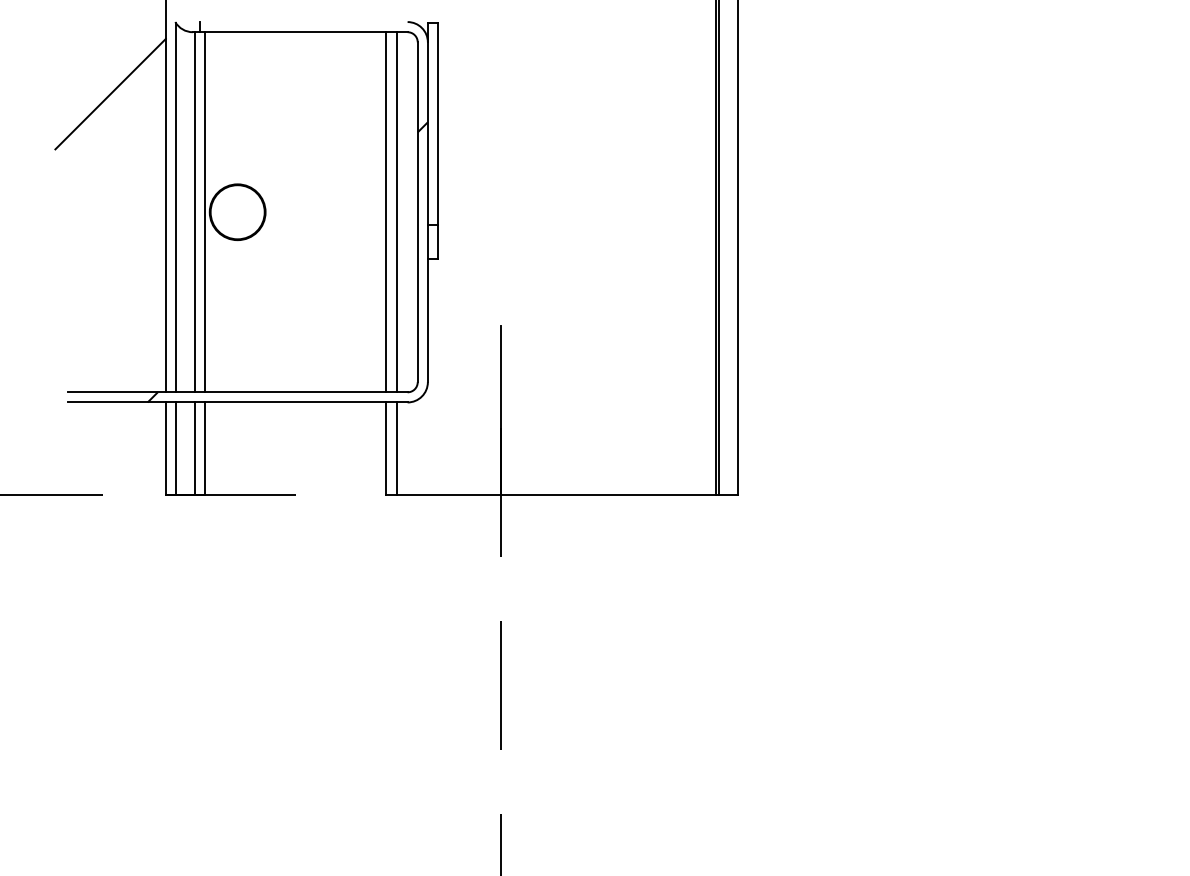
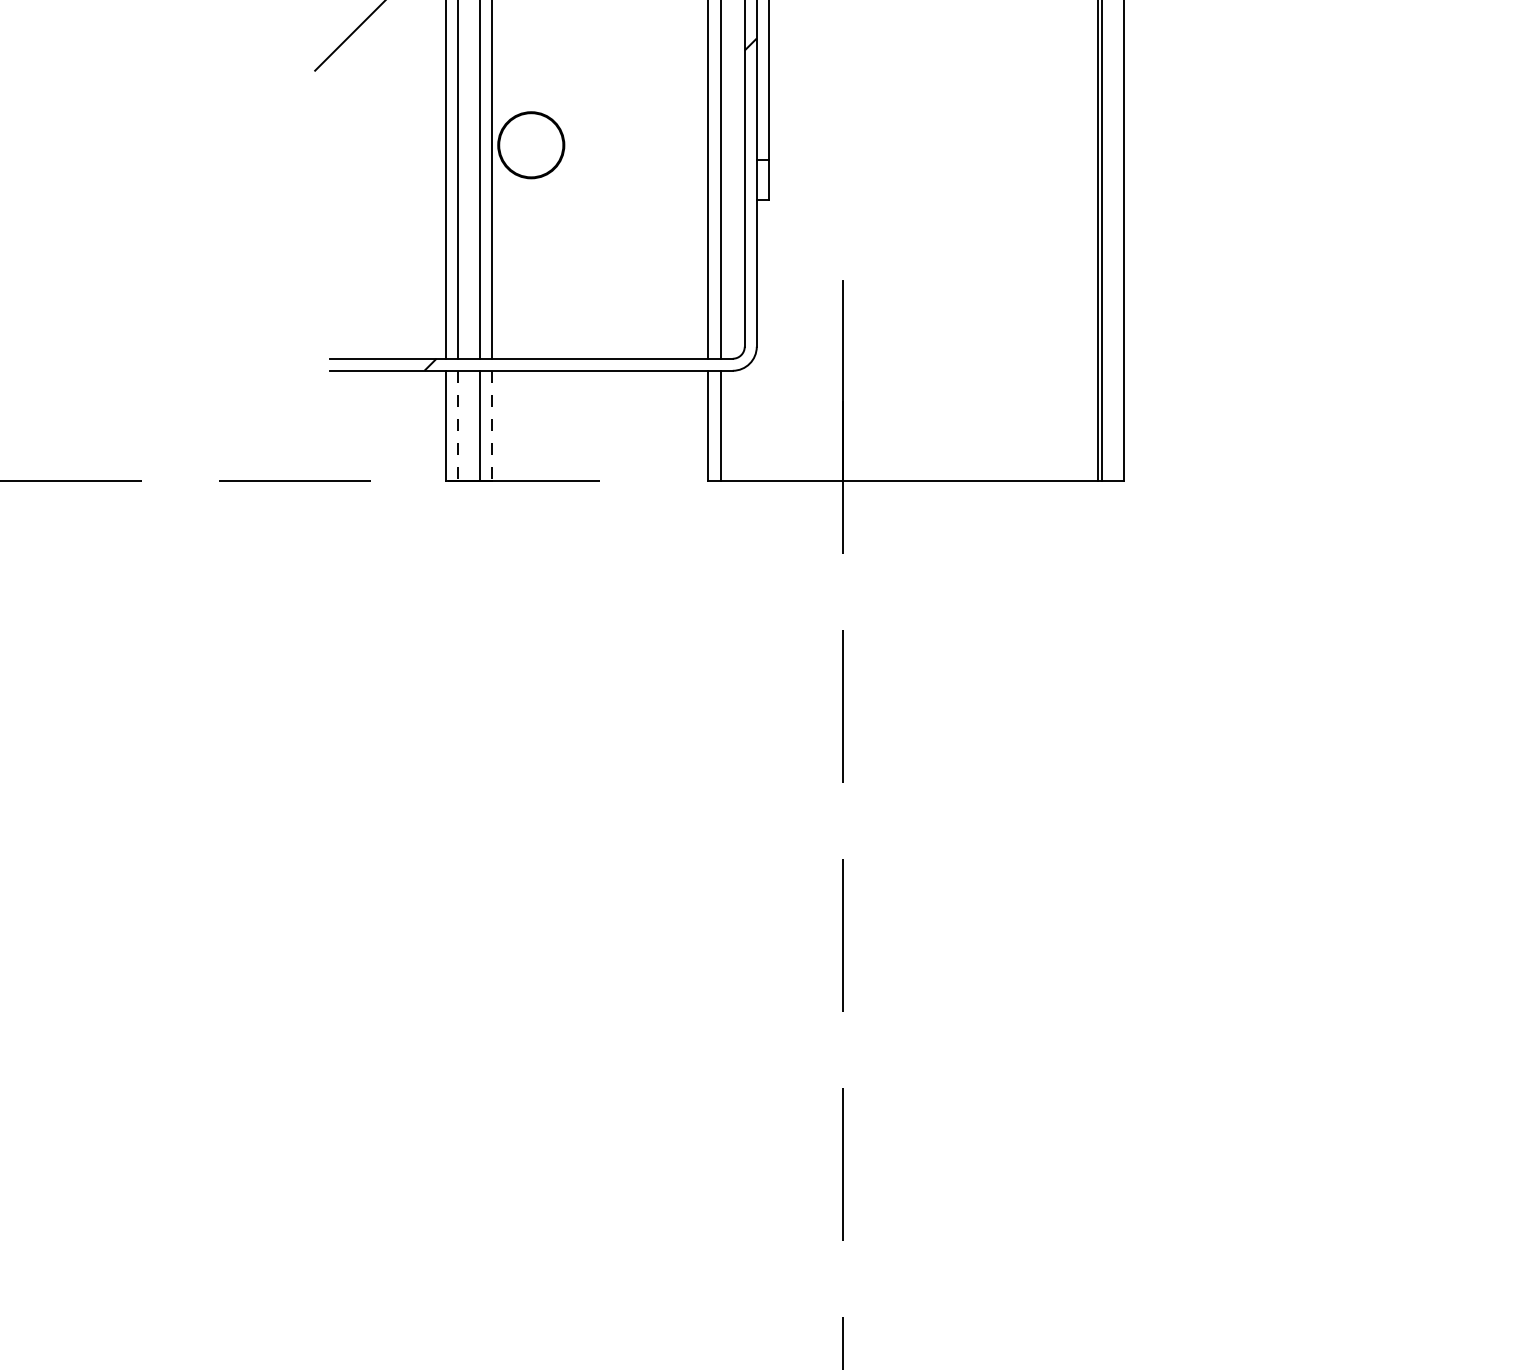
line: (176, 449) -> (458, 426), solid -> dashed
line: (204, 449) -> (492, 426), solid -> dashed

